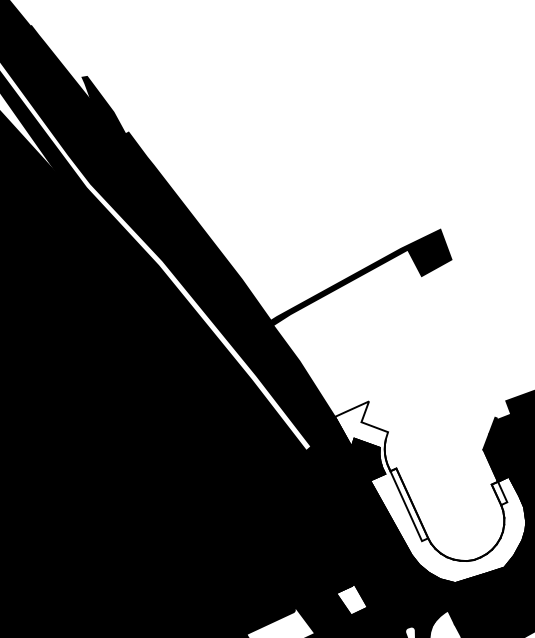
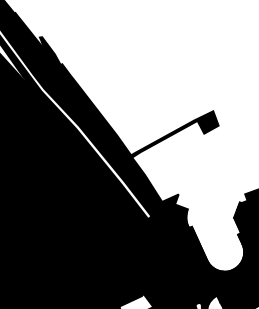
fill: (430, 492) -> (208, 238), added
fill: (352, 597) -> (170, 289), added

